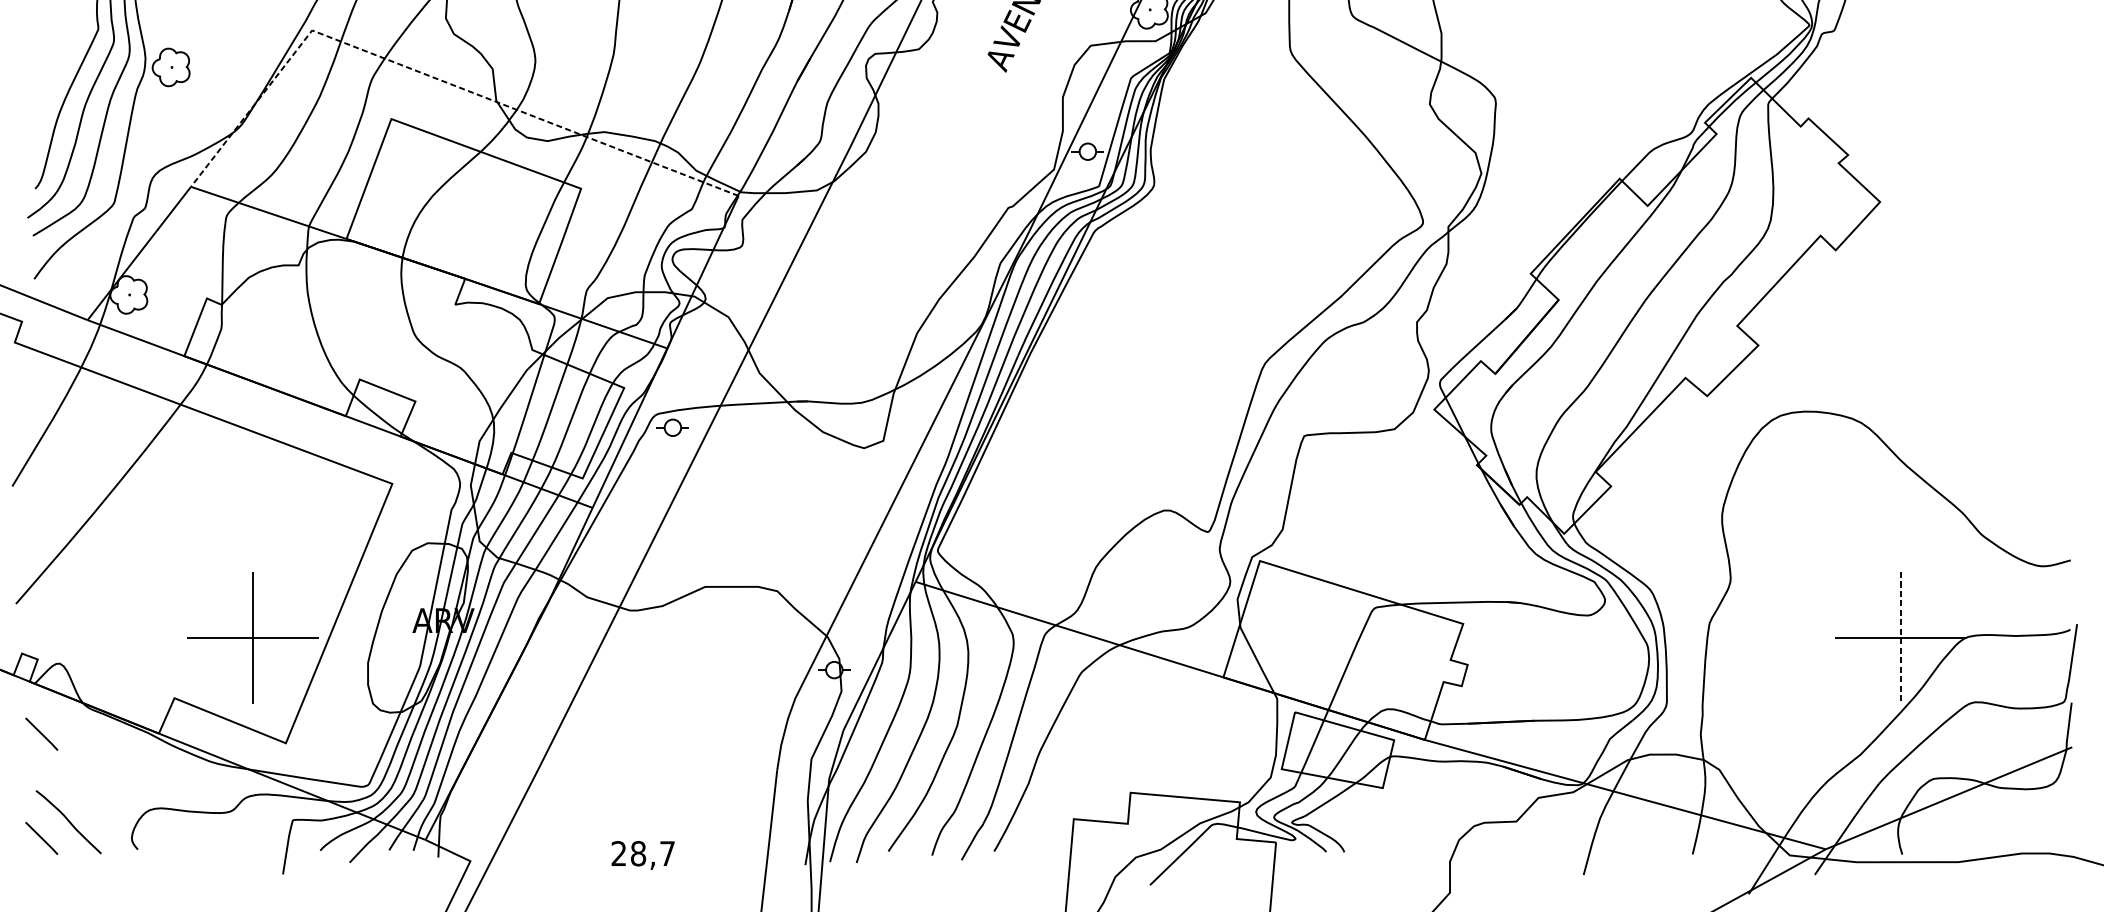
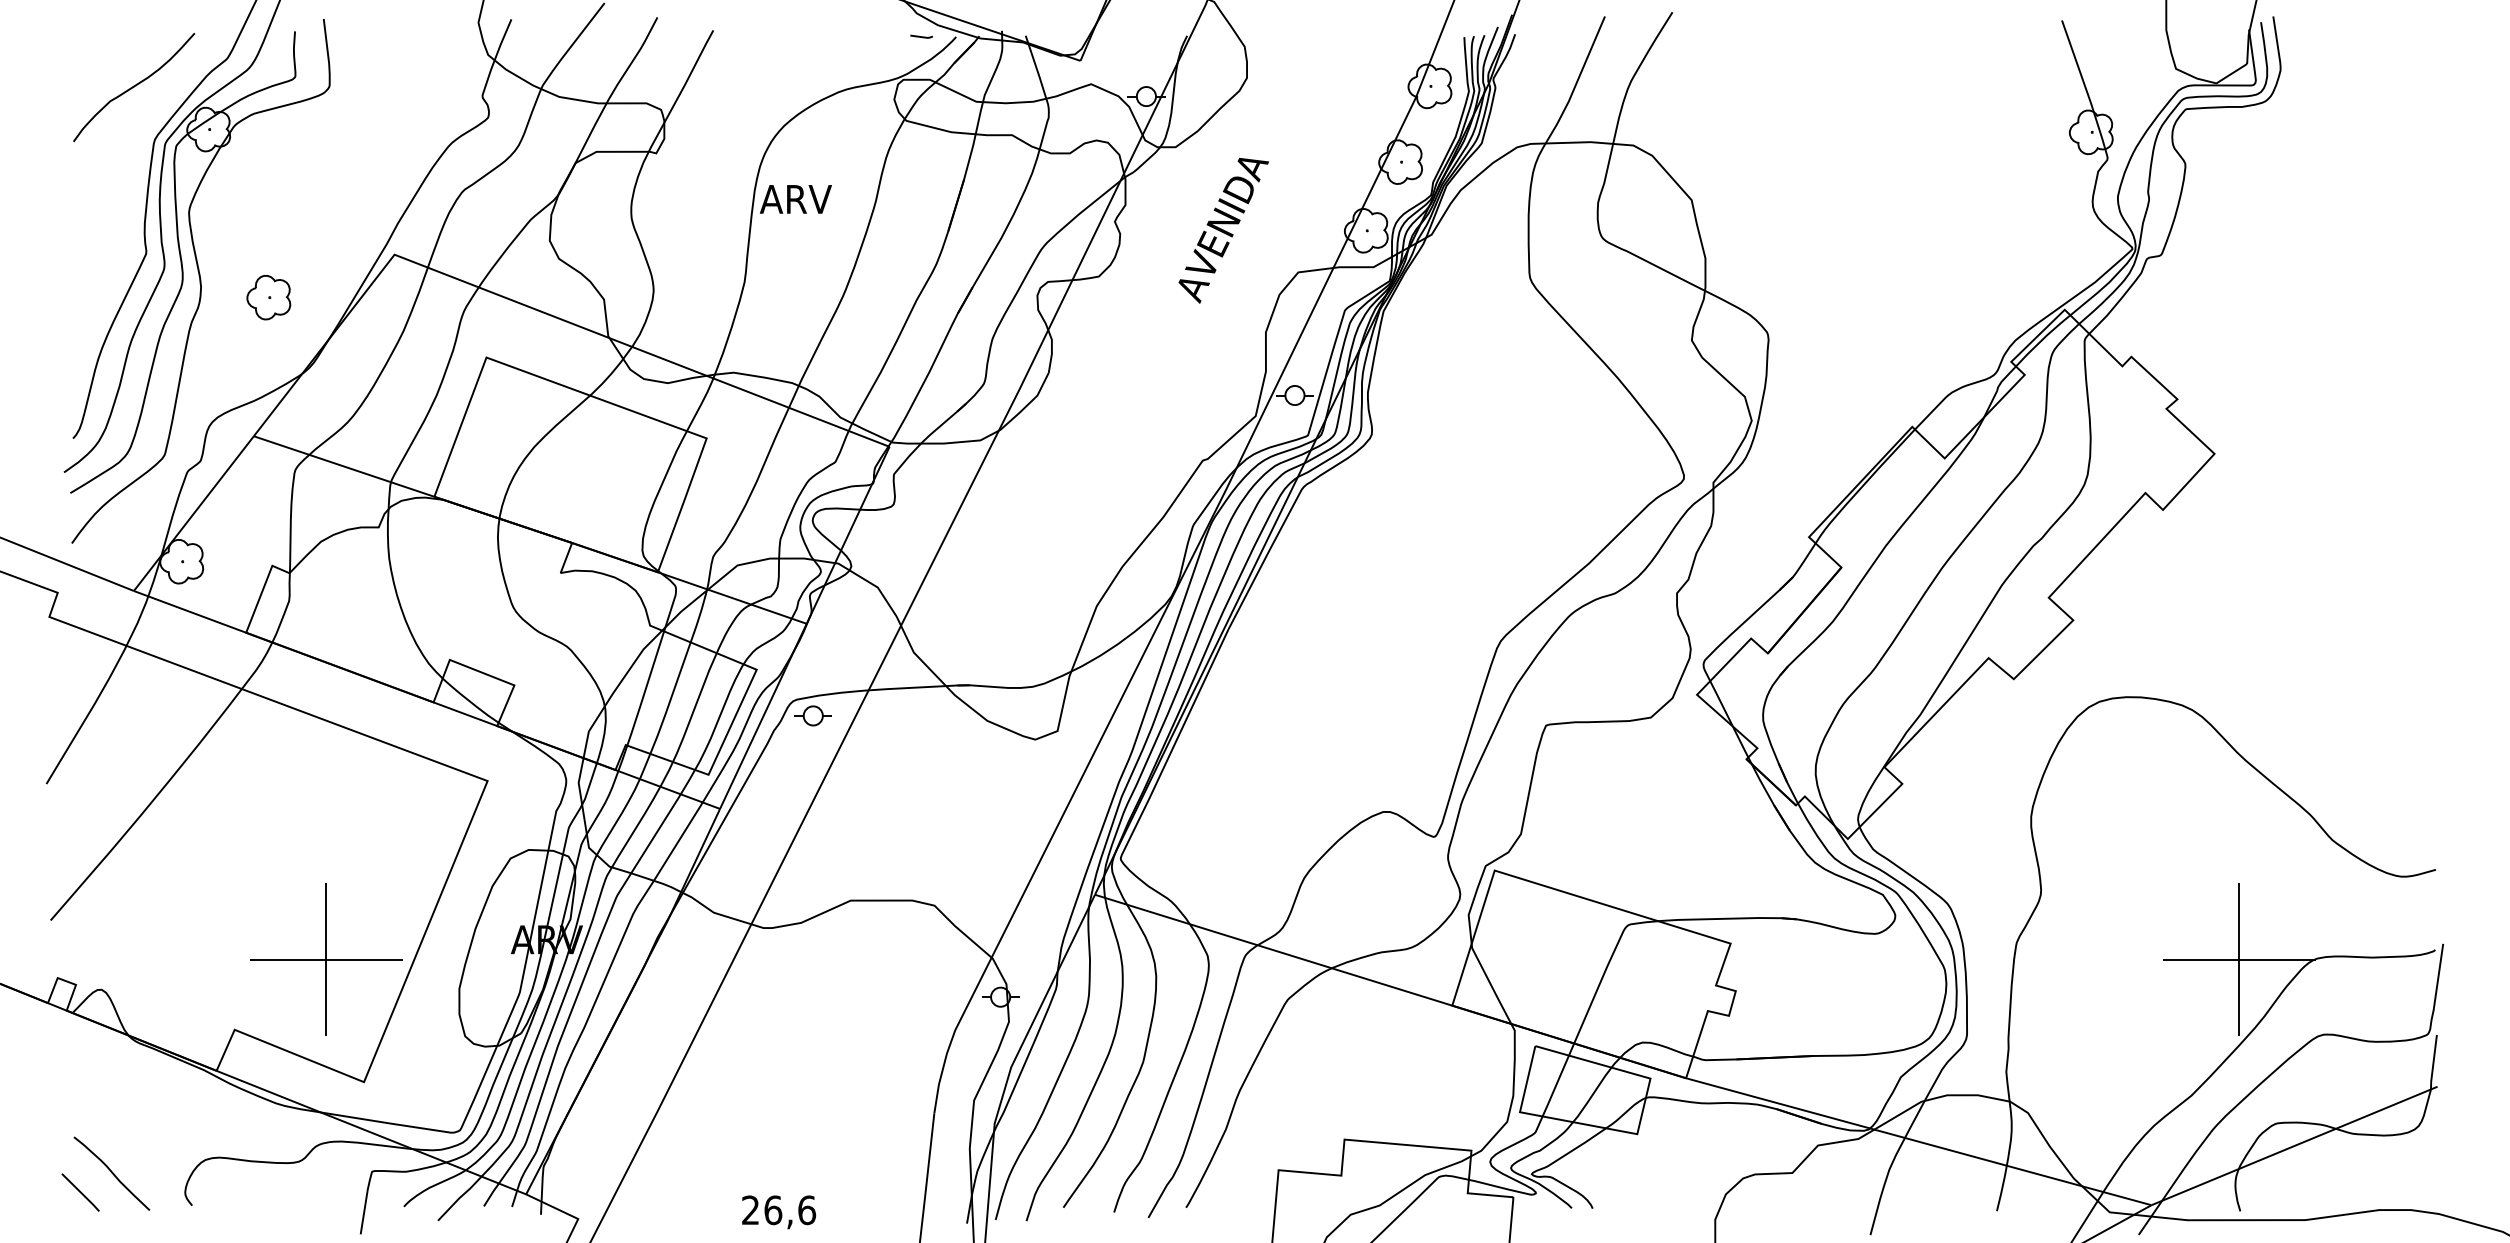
part: (170, 67) -> (268, 297), moved
line: (432, 76) -> (534, 308), dashed -> solid
line: (1901, 637) -> (2239, 959), dashed -> solid
line: (41, 734) -> (80, 1071), removed
text: (653, 853) -> (790, 1210), 28,7 -> 26,6

